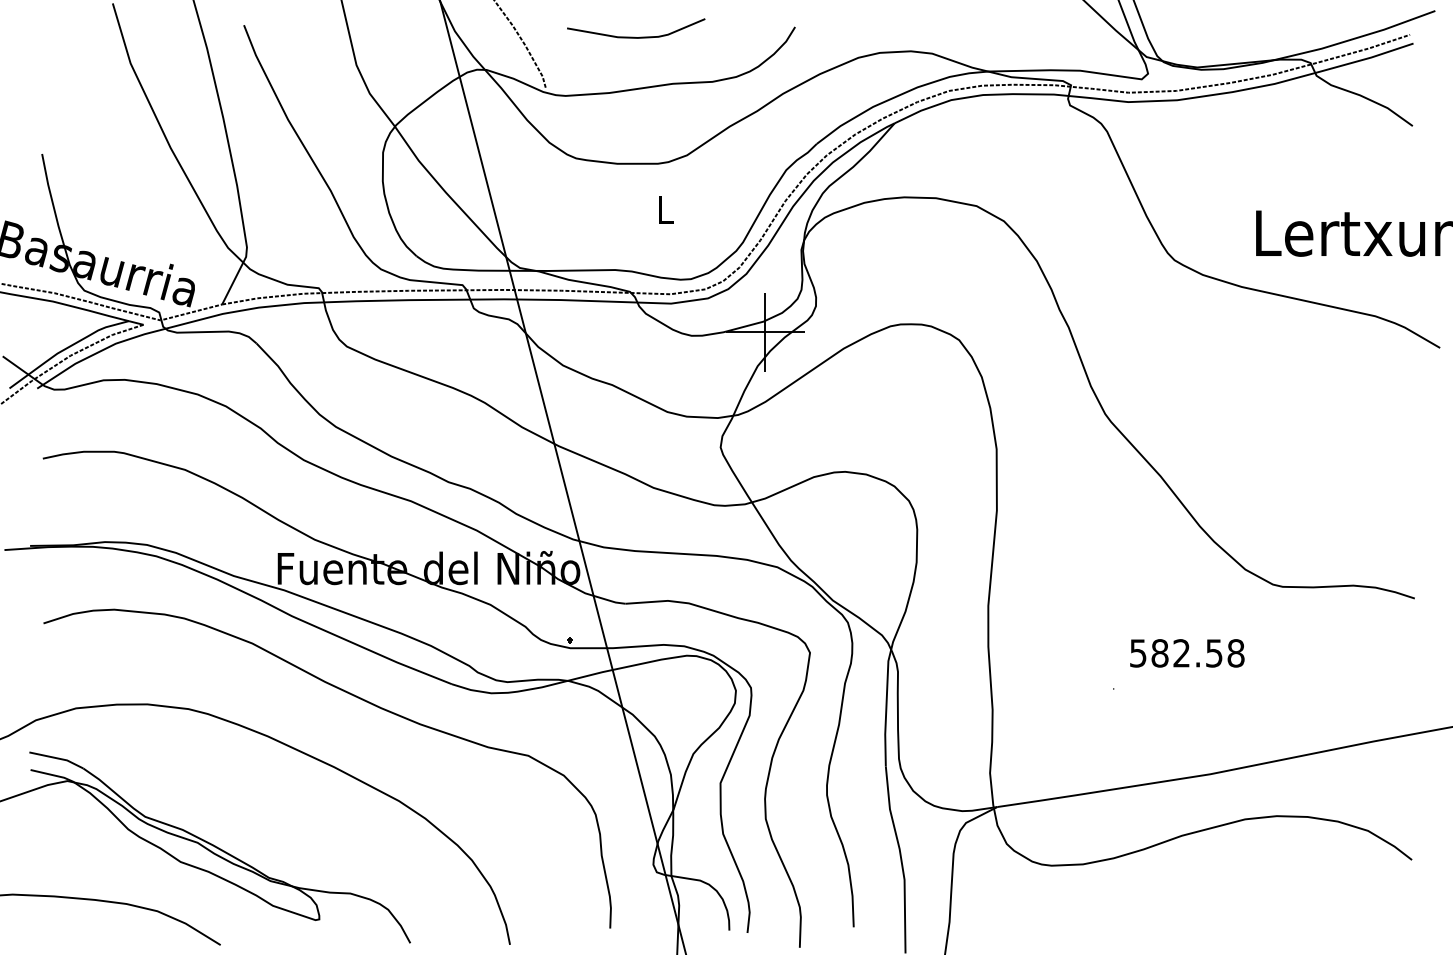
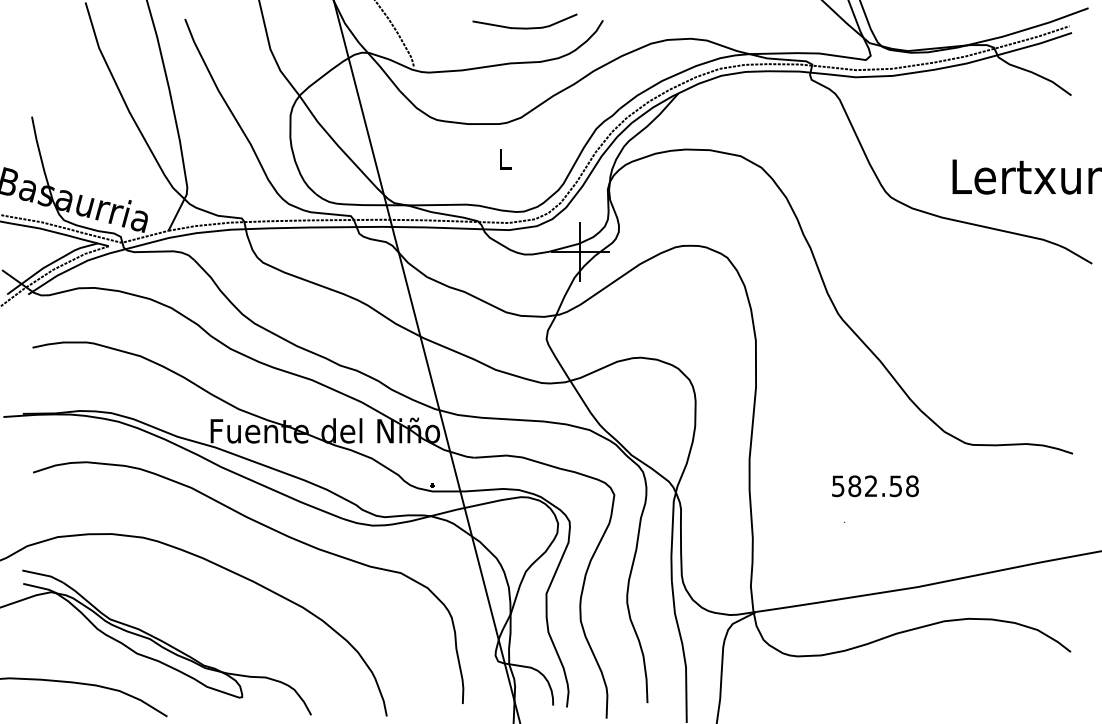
curve: (634, 36) -> (523, 27), moved
text: (1187, 653) -> (875, 486), moved

